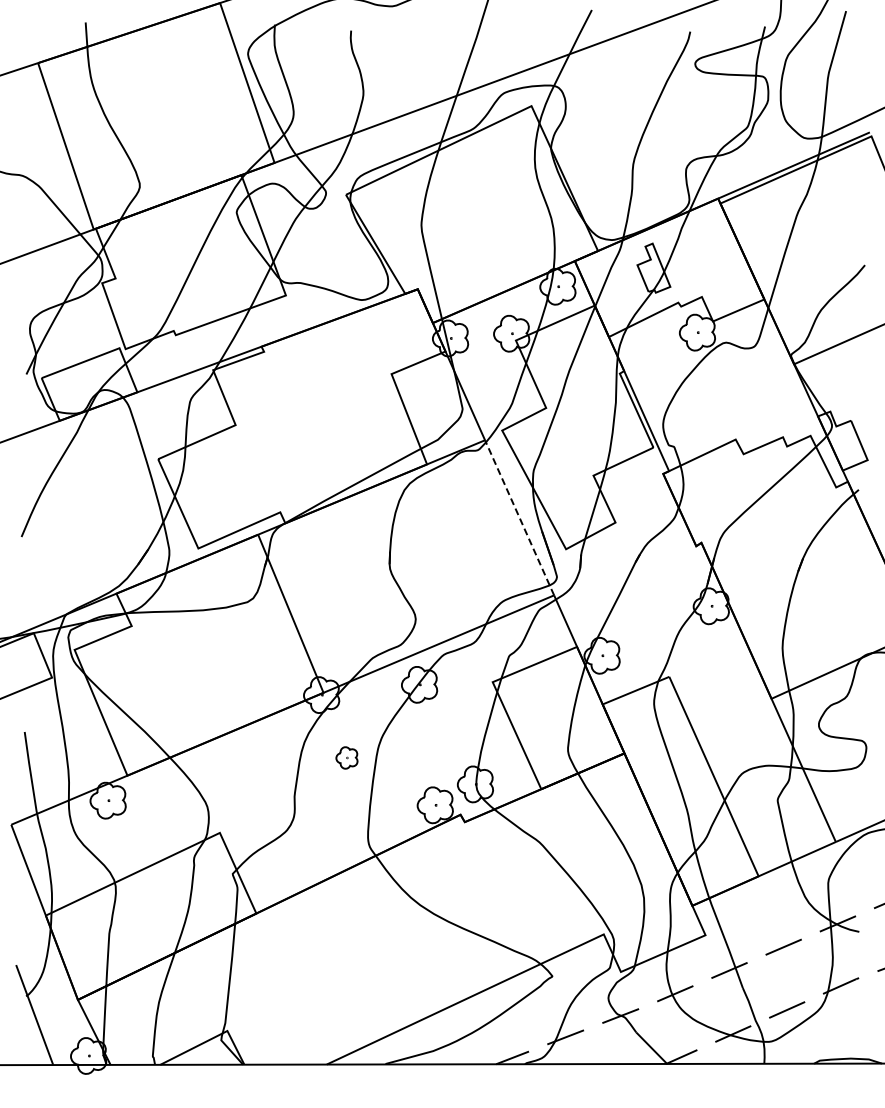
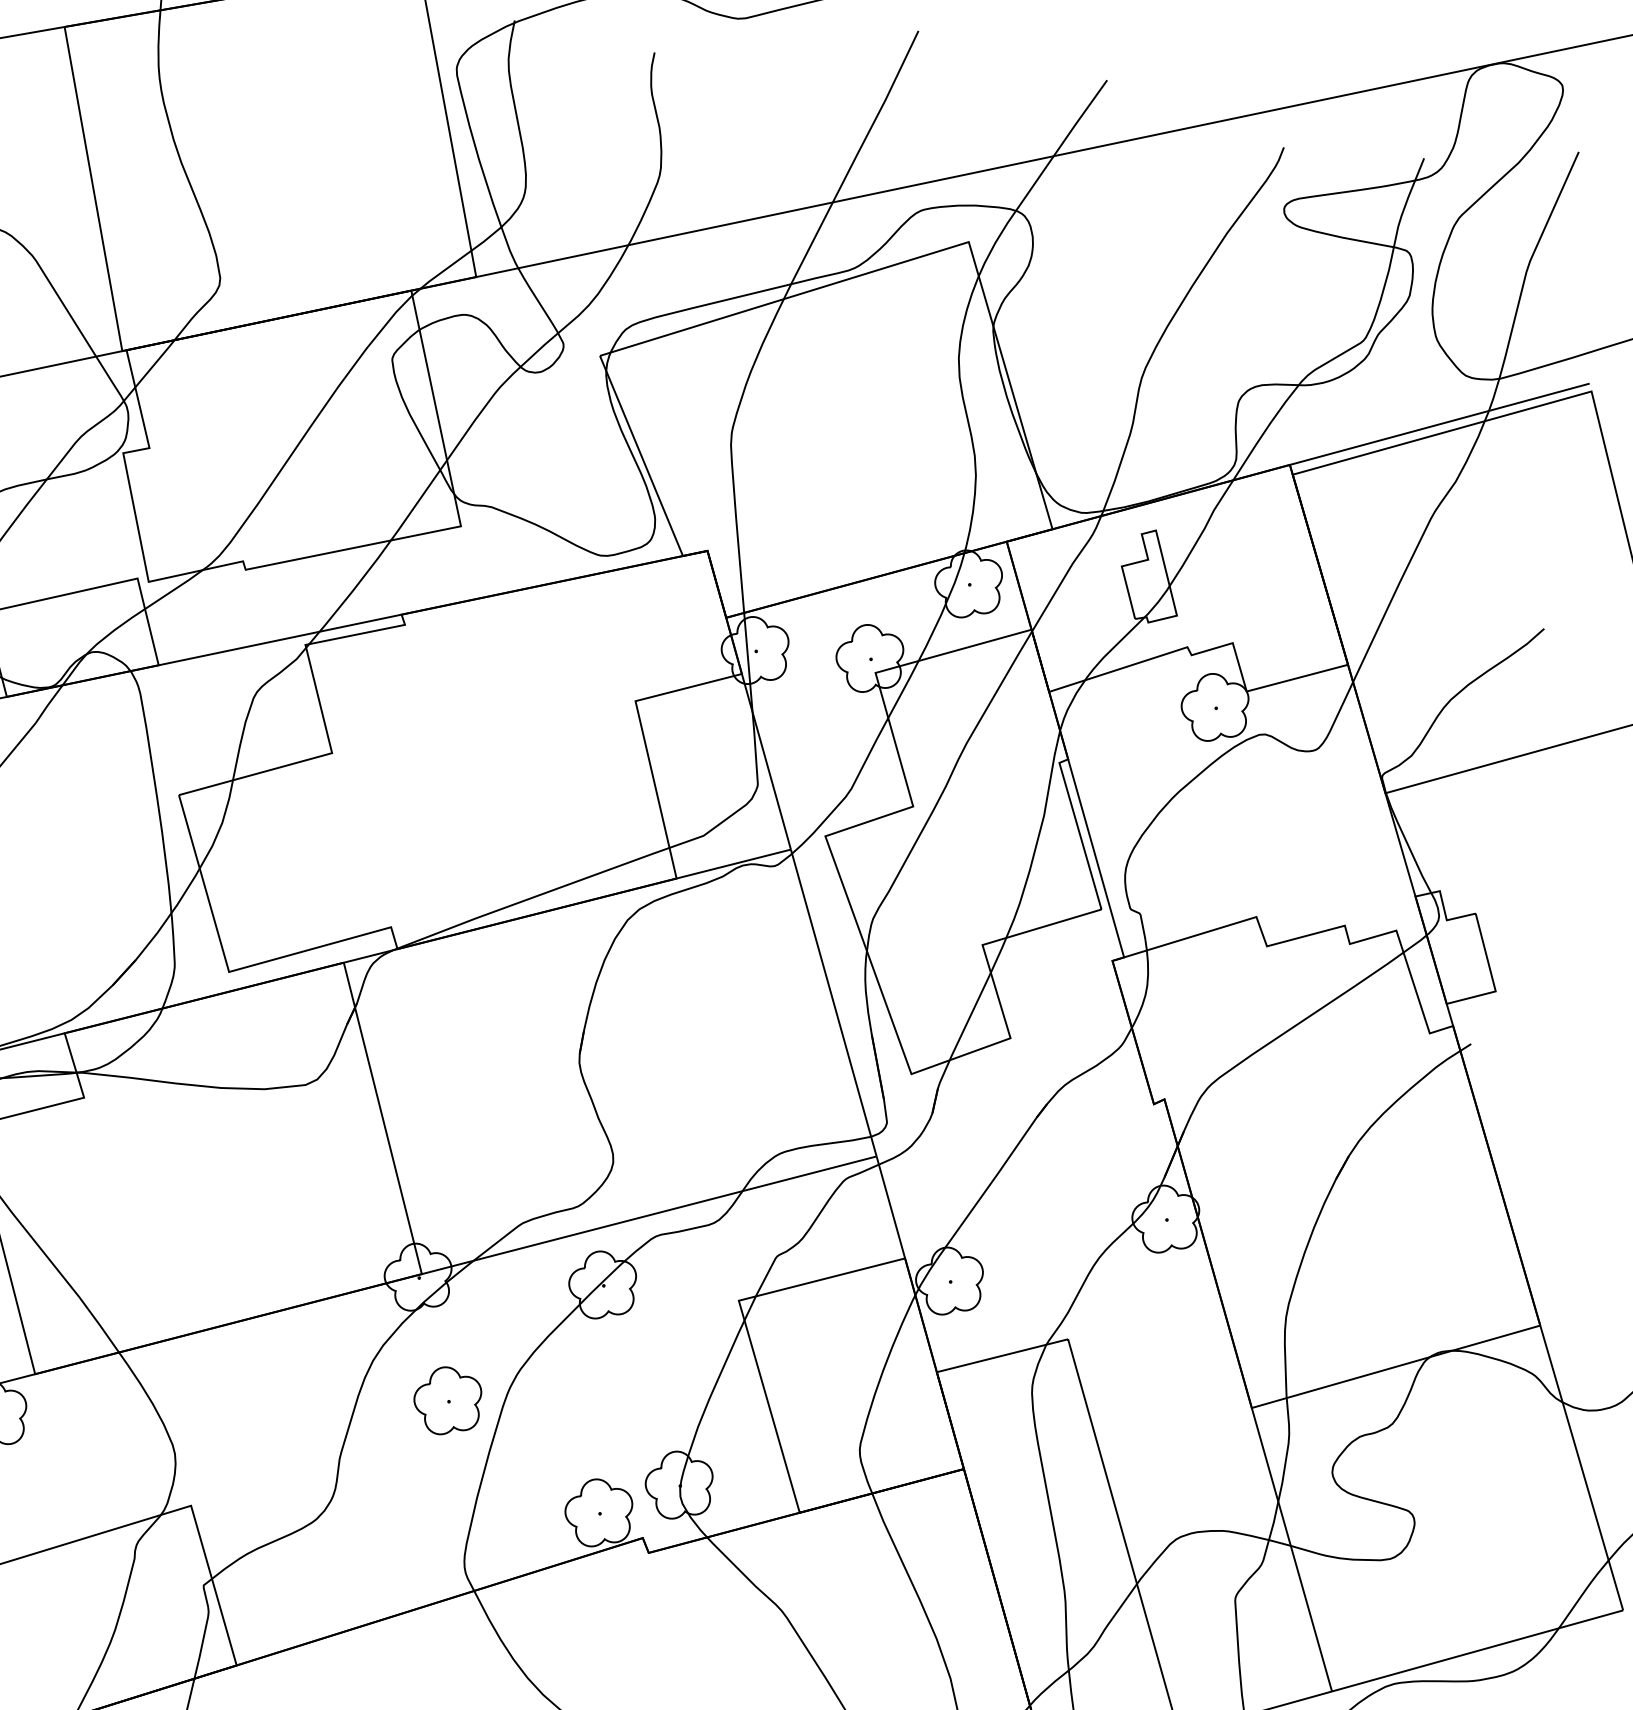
line: (519, 517) -> (833, 1002), dashed -> solid
part: (346, 757) -> (446, 1400), size x1.67

